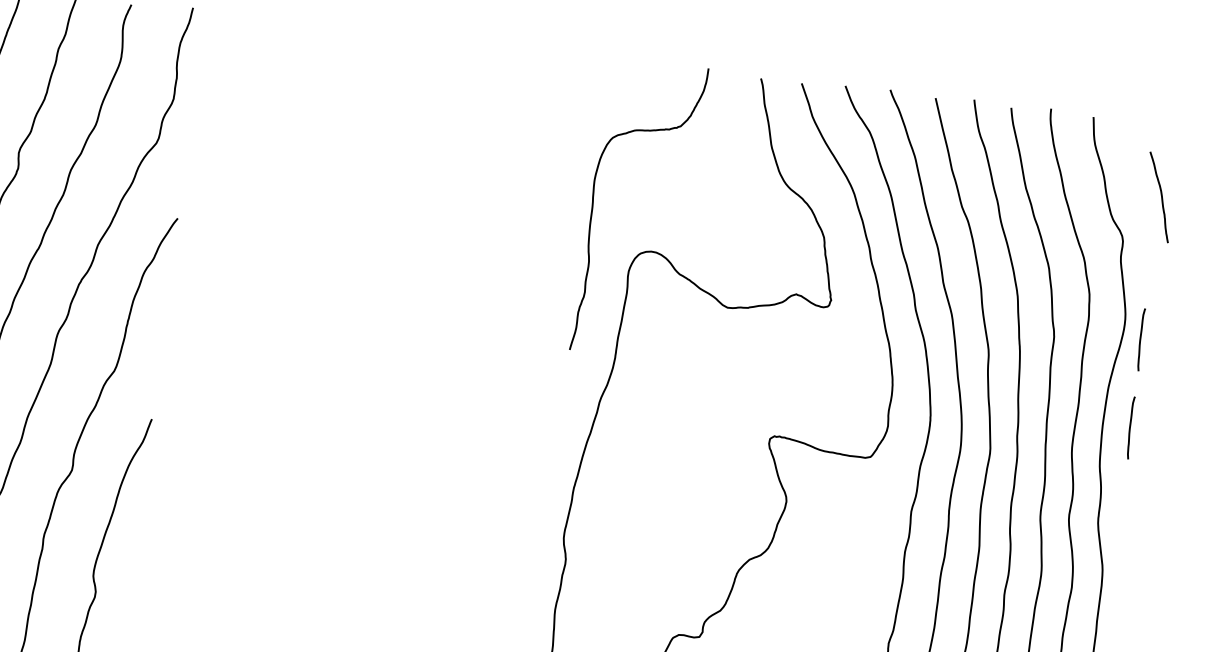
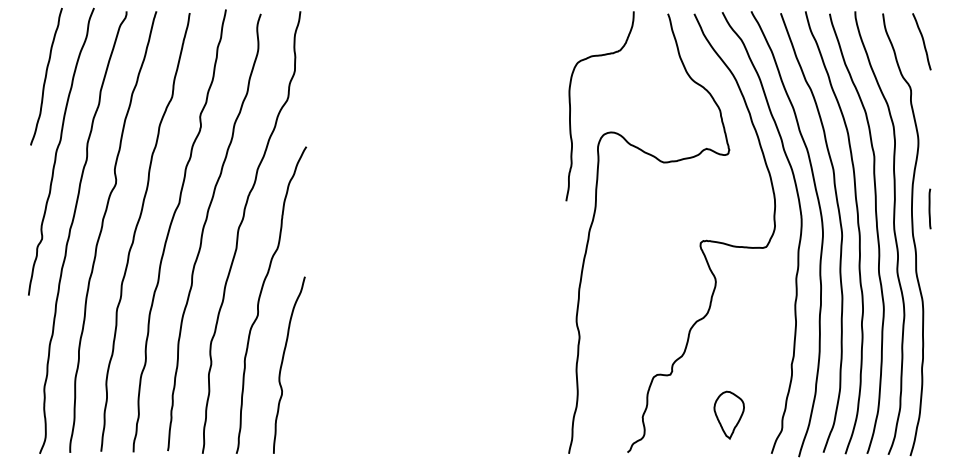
curve: (1160, 197) -> (922, 41), moved
line: (1140, 338) -> (929, 151), removed

